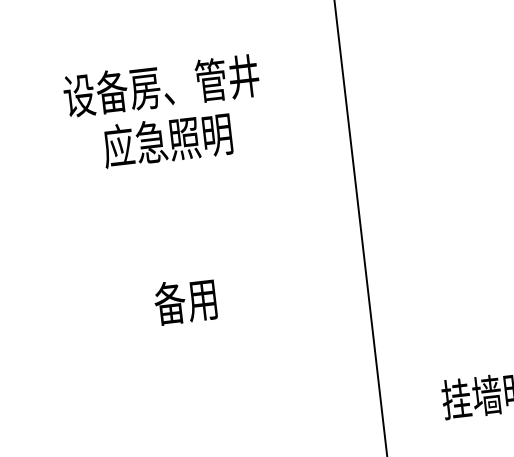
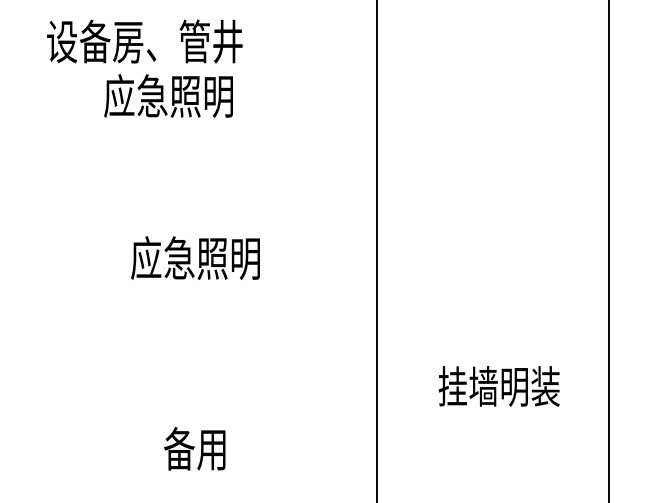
text: (161, 86) -> (144, 41), moved
text: (167, 139) -> (168, 95), moved
text: (185, 300) -> (195, 257), 备用 -> 应急照明

